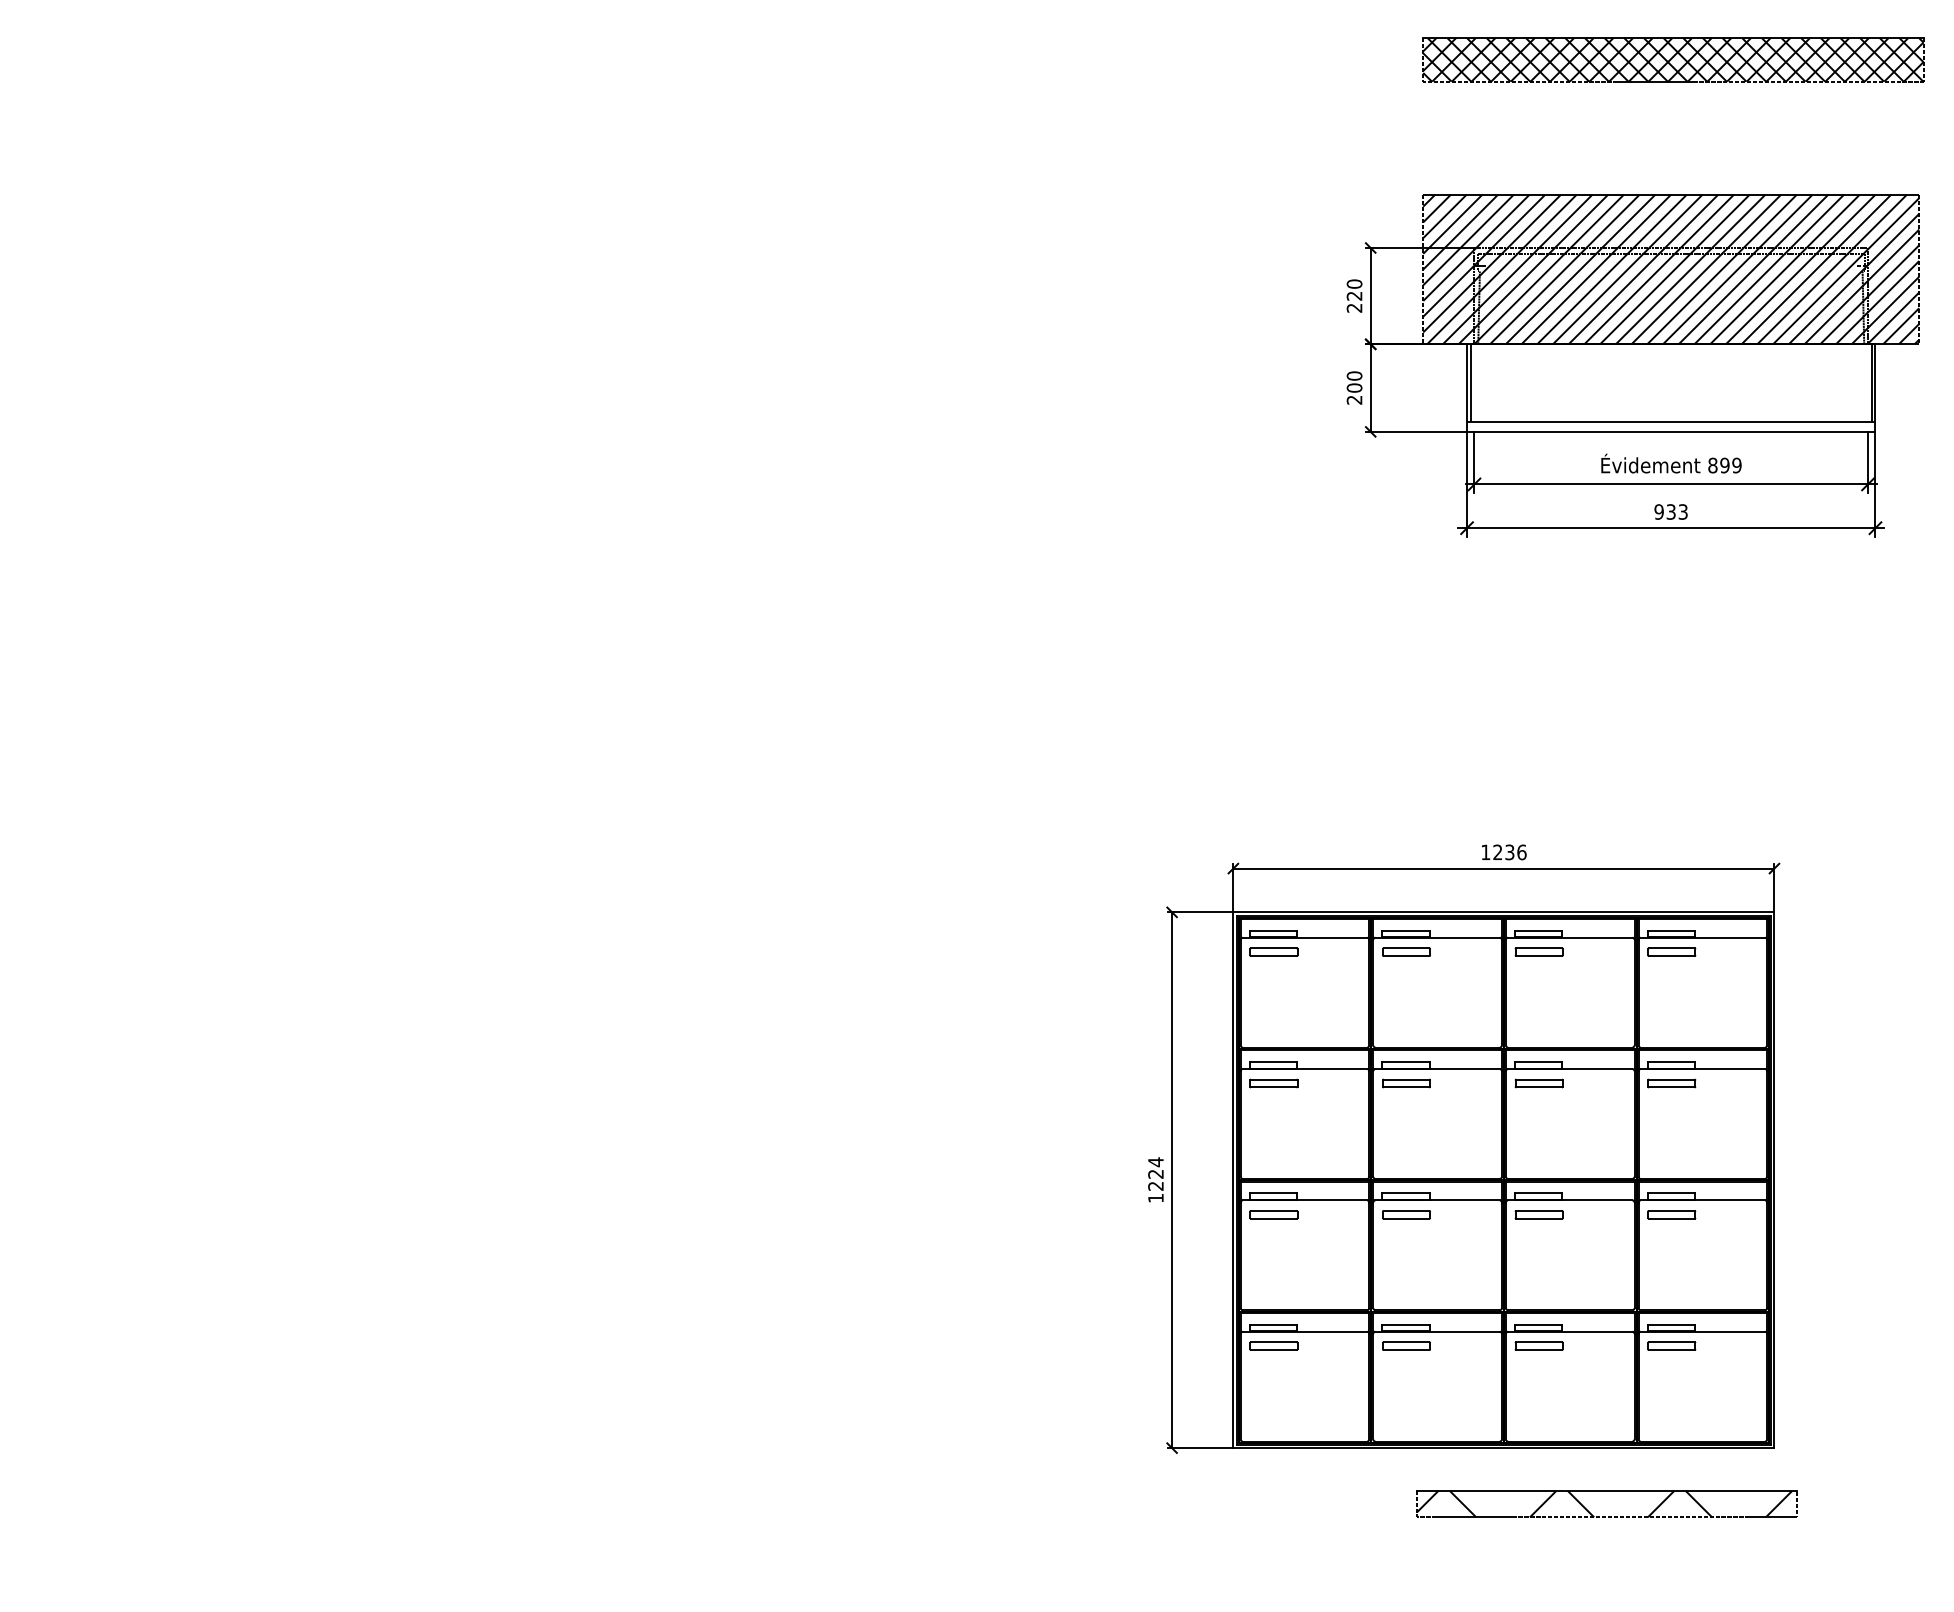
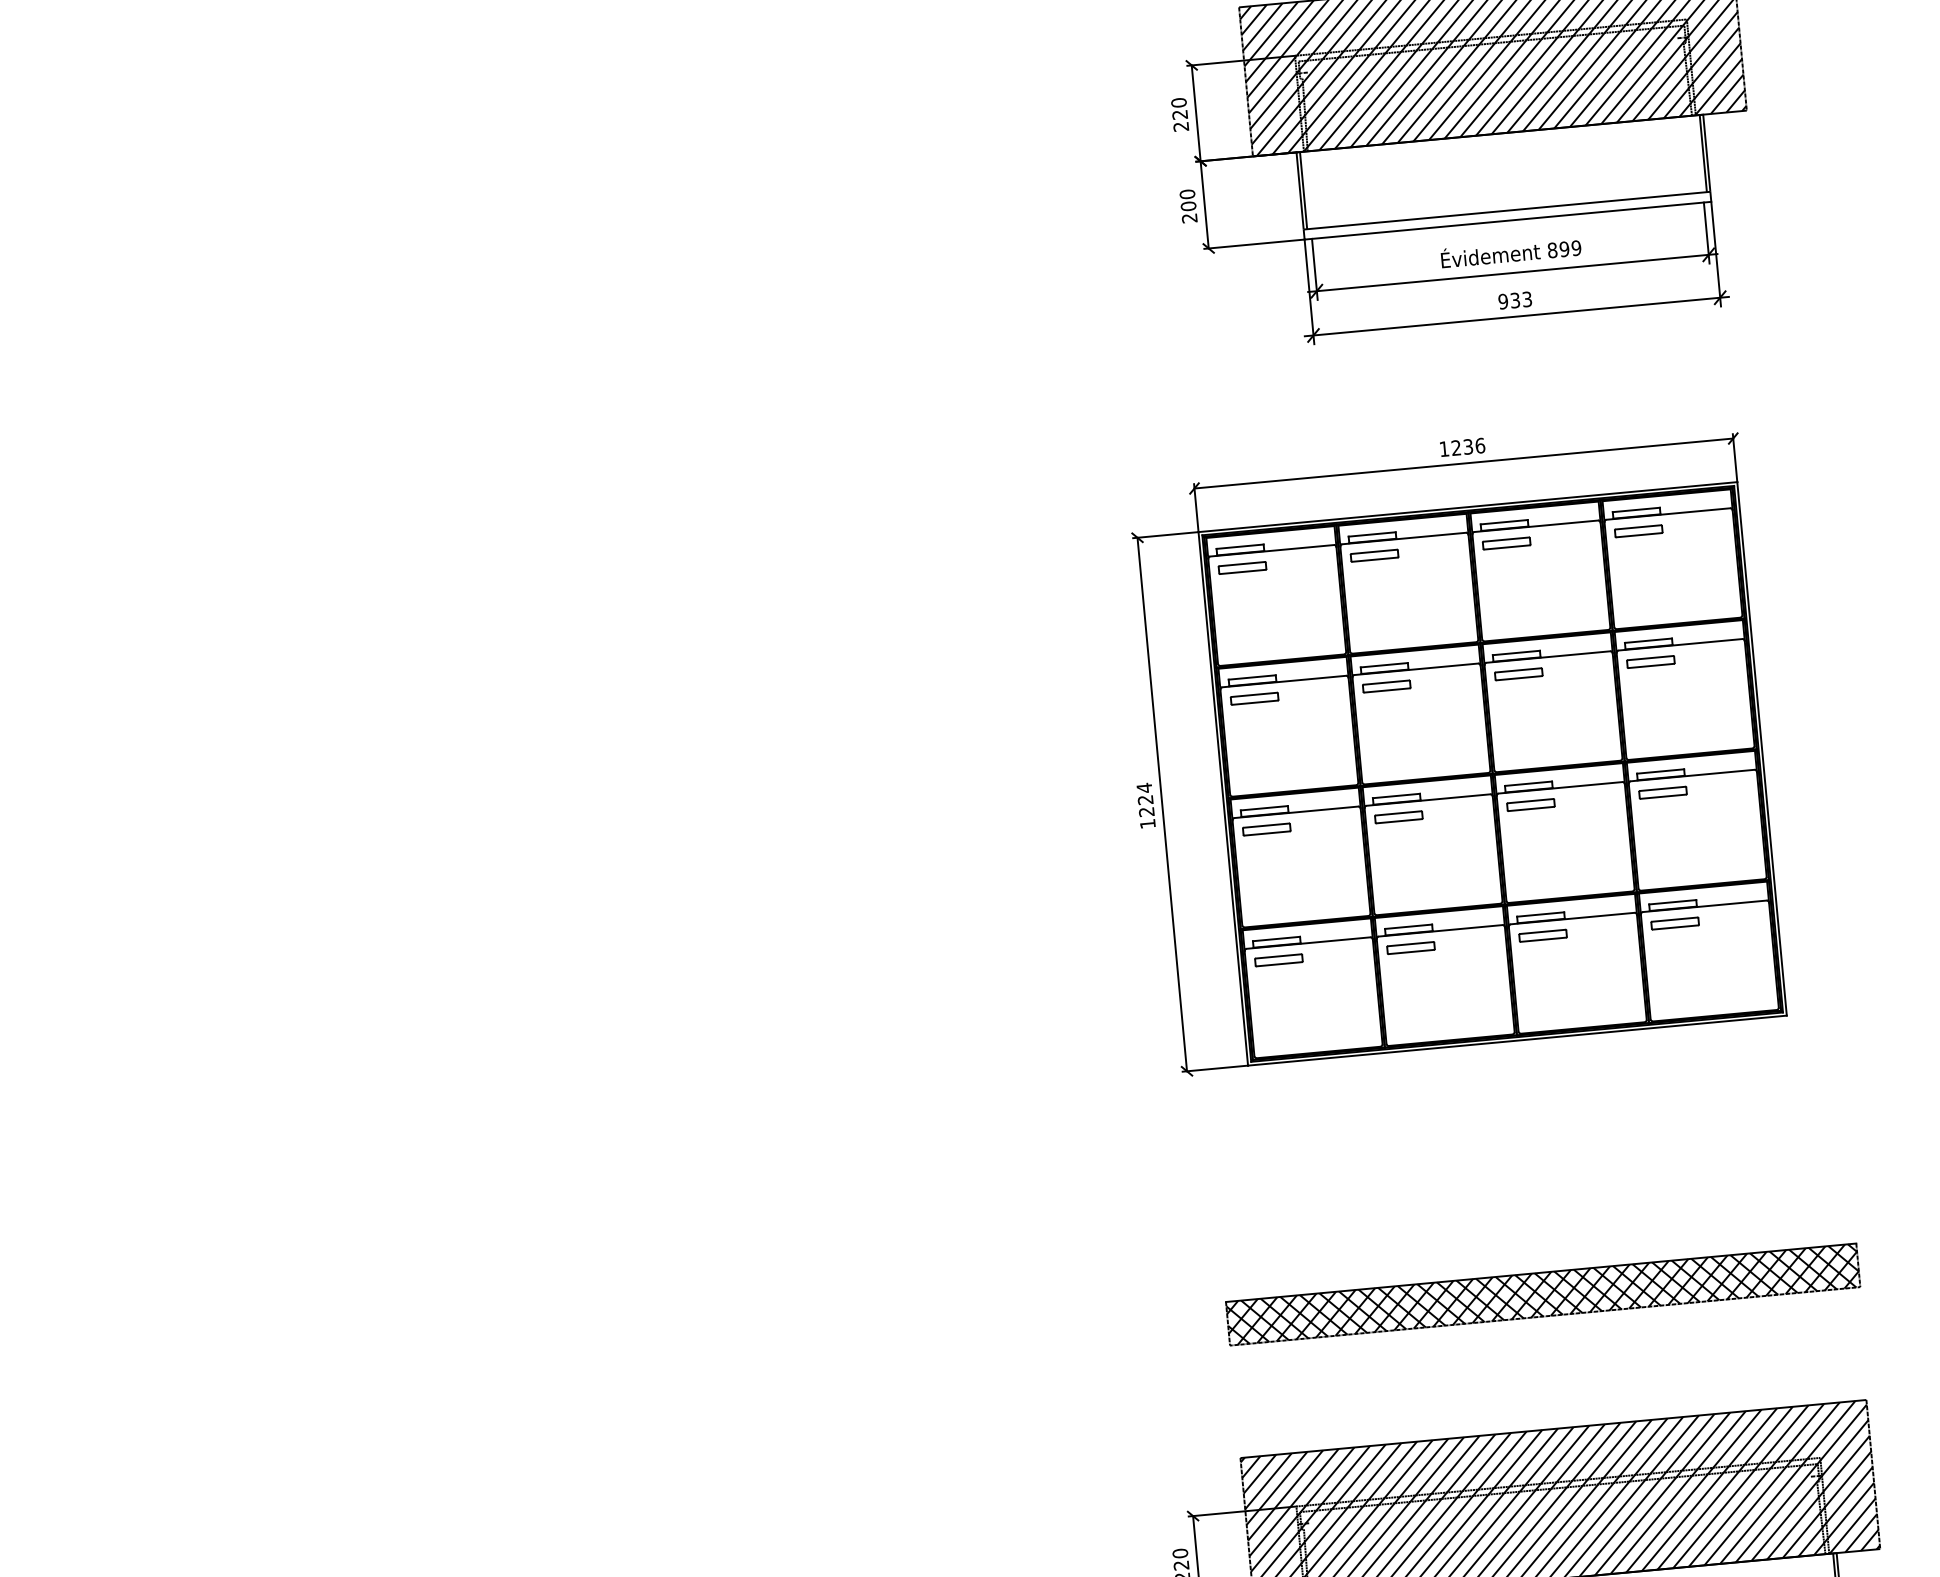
part: (1464, 1148) -> (1450, 745), moved
part: (1607, 1503) -> (1543, 1293), size x1.67

